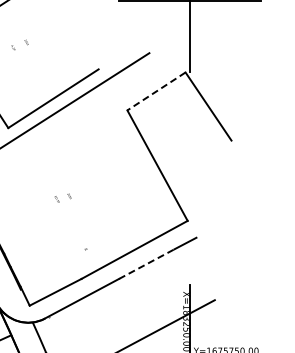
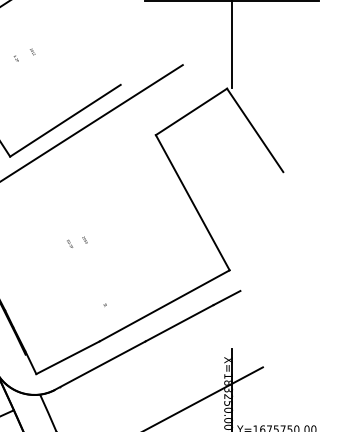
line: (156, 91) -> (191, 111), dashed -> solid
line: (147, 263) -> (180, 322), dashed -> solid

